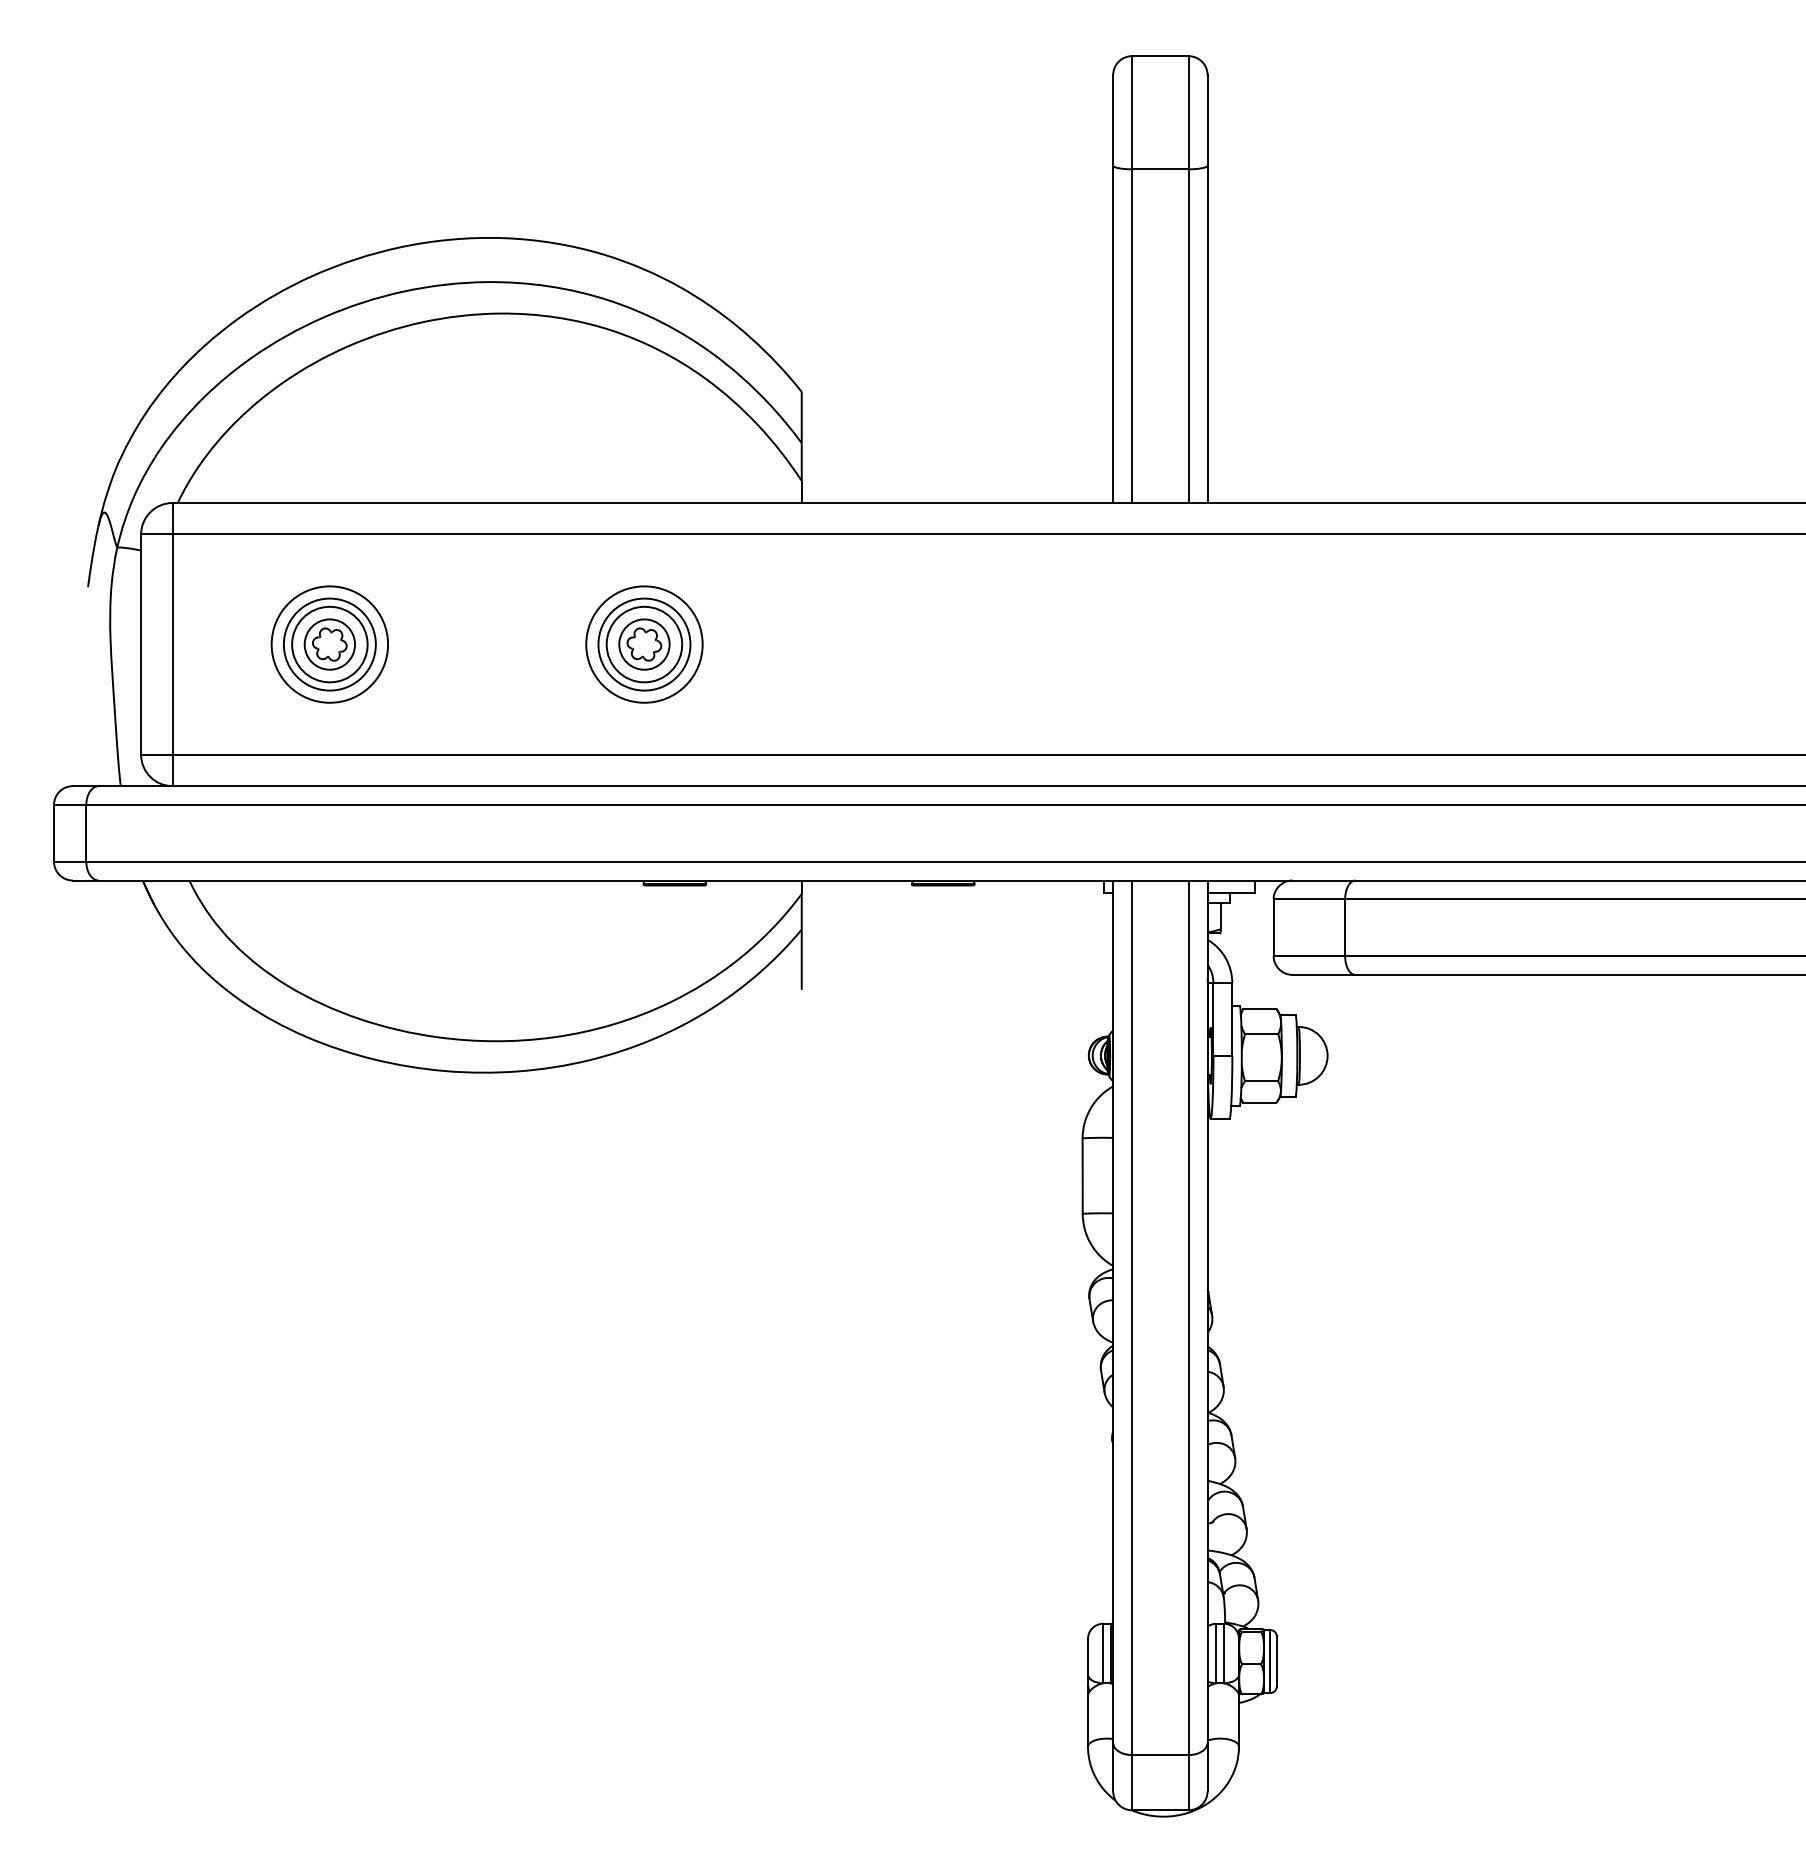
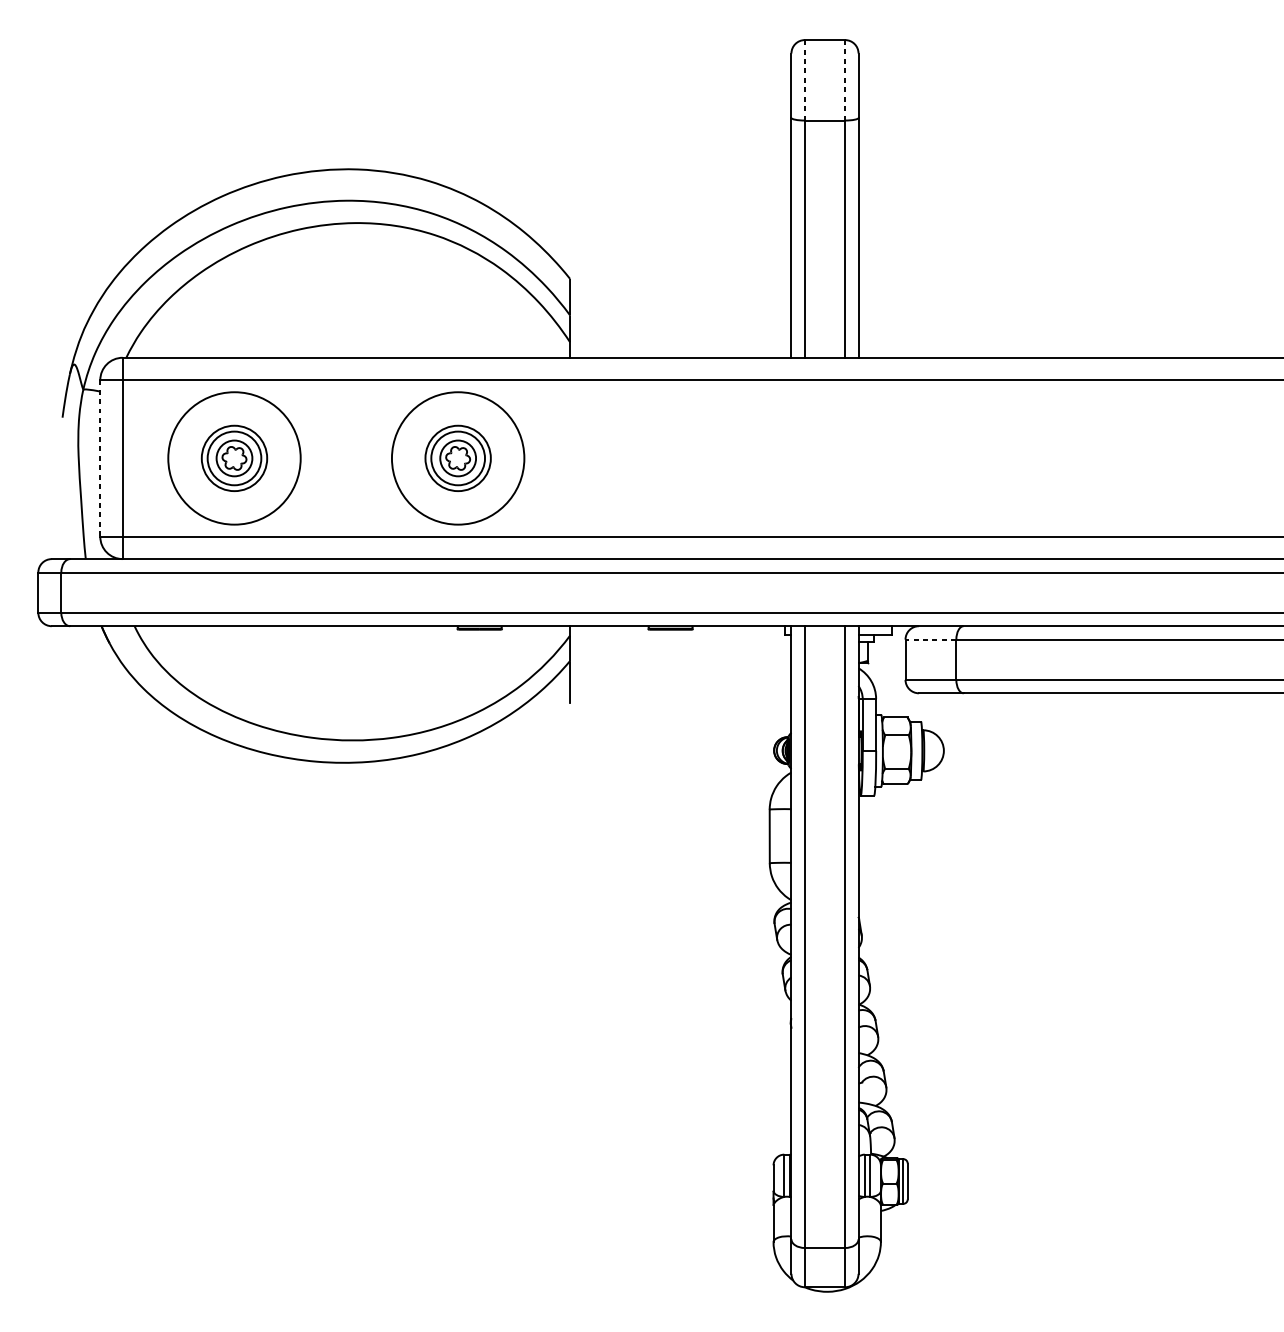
line: (1132, 112) -> (805, 80), solid -> dashed
line: (1188, 112) -> (844, 80), solid -> dashed
circle: (329, 644) -> (234, 458), size x1.6
circle: (644, 644) -> (458, 458), size x1.6
line: (141, 645) -> (100, 459), solid -> dashed
line: (1309, 899) -> (931, 639), solid -> dashed

